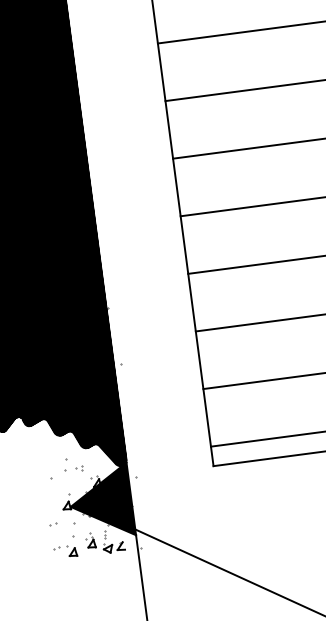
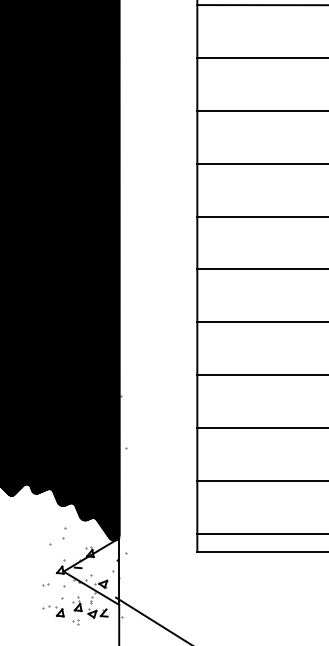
part: (78, 469) -> (75, 622), moved
fill: (101, 502) -> (91, 571), removed

